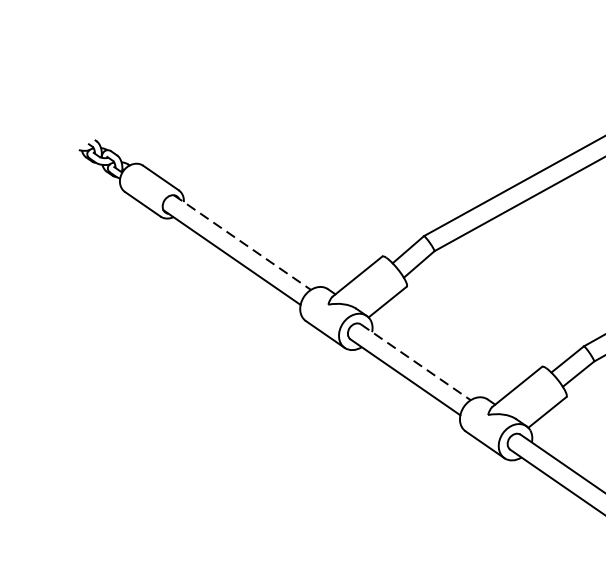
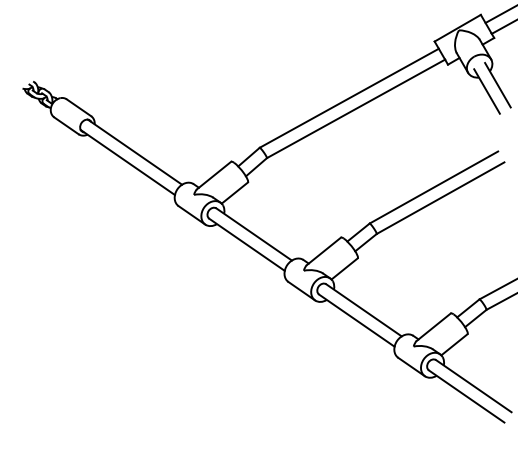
line: (243, 243) -> (135, 152), dashed -> solid
line: (416, 362) -> (254, 234), dashed -> solid

